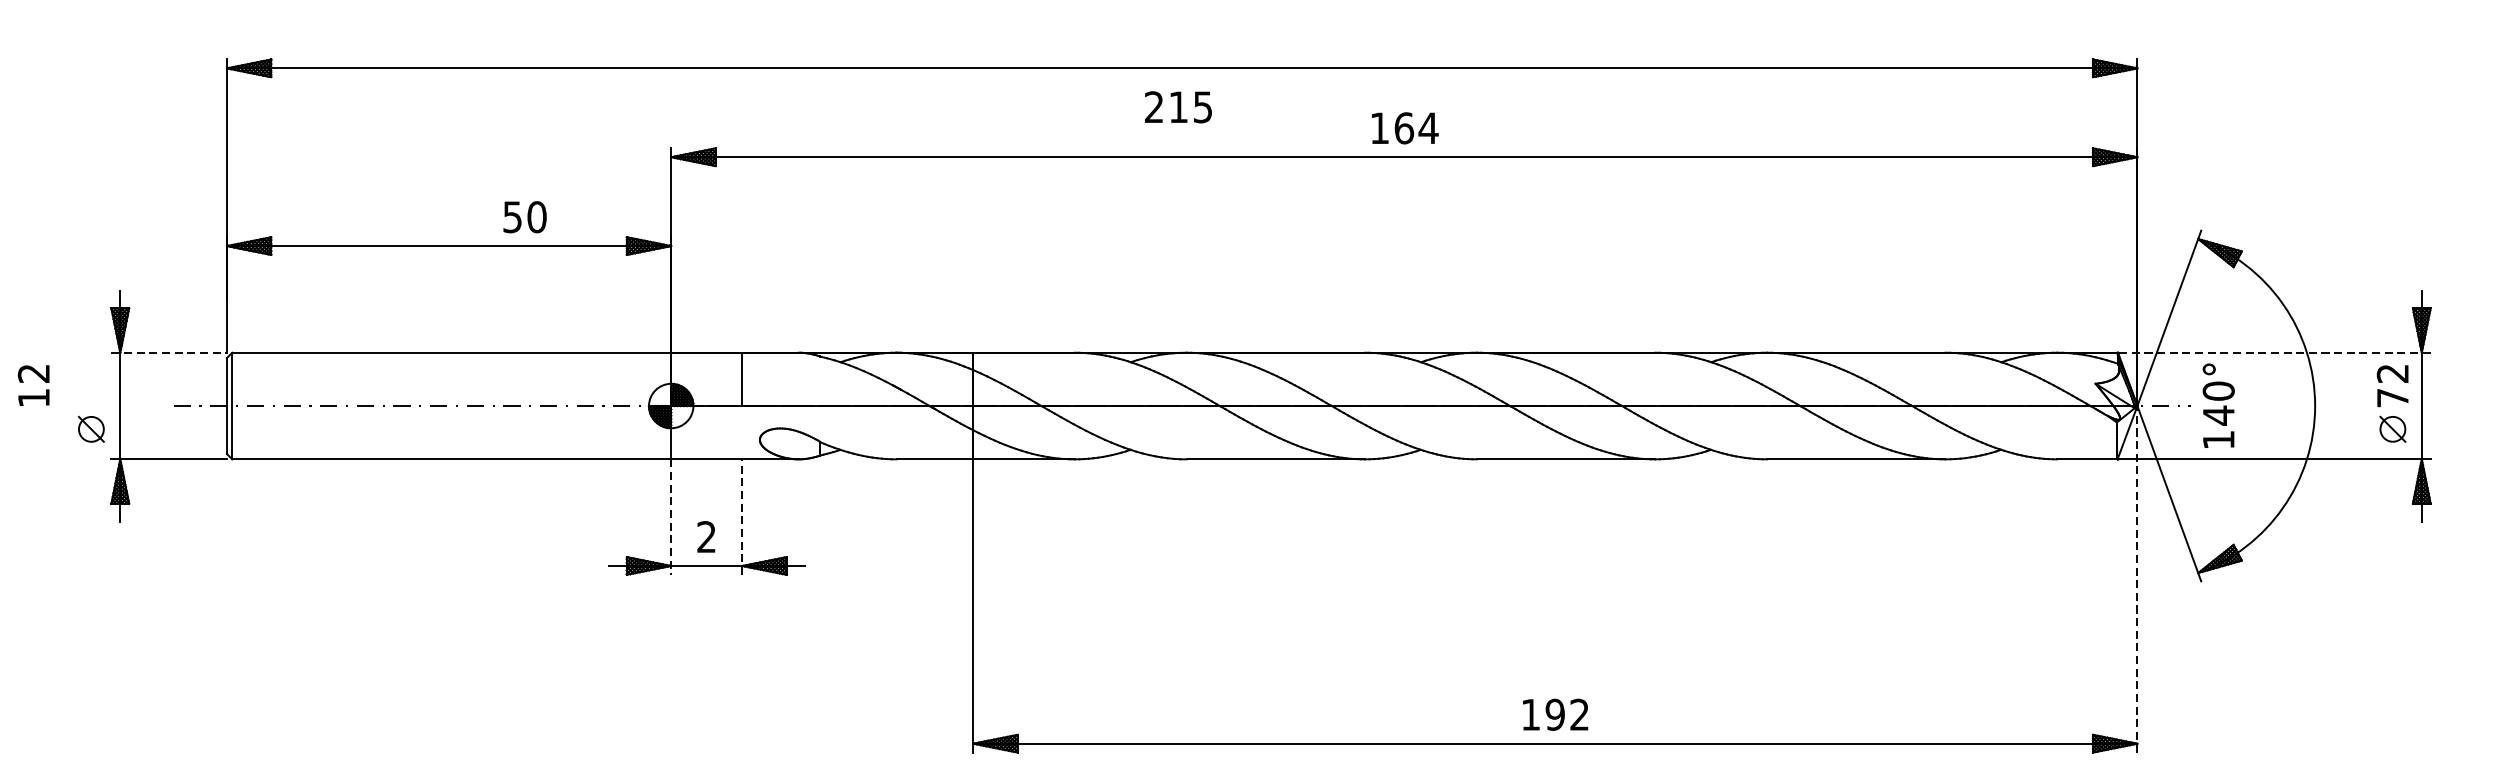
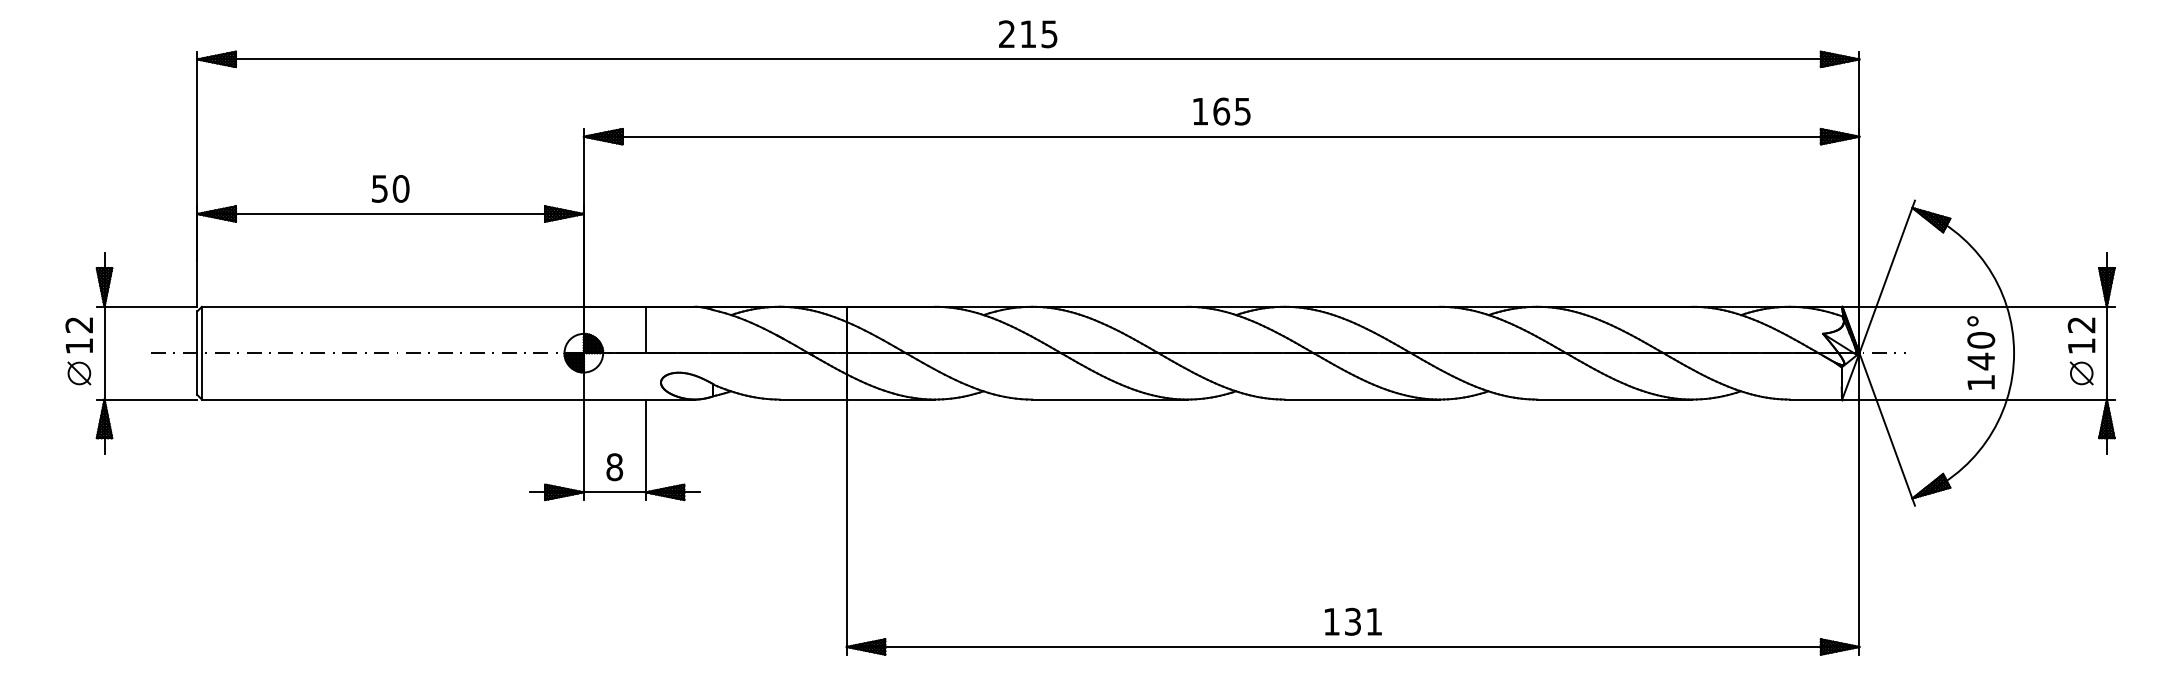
text: (1178, 107) -> (1028, 34), moved
text: (1428, 128) -> (1242, 111), 164 -> 165
text: (524, 216) -> (390, 188), moved
line: (169, 352) -> (147, 306), dashed -> solid
line: (2274, 352) -> (1978, 306), dashed -> solid
text: (32, 385) -> (78, 335), moved
text: (2392, 398) -> (2081, 346), 72 -> 12
text: (2219, 405) -> (1981, 352), moved
line: (742, 516) -> (645, 449), dashed -> solid
line: (670, 517) -> (583, 450), dashed -> solid
text: (706, 537) -> (614, 467), 2 -> 8
line: (2137, 578) -> (1859, 503), dashed -> solid
text: (1566, 714) -> (1362, 621), 192 -> 131

